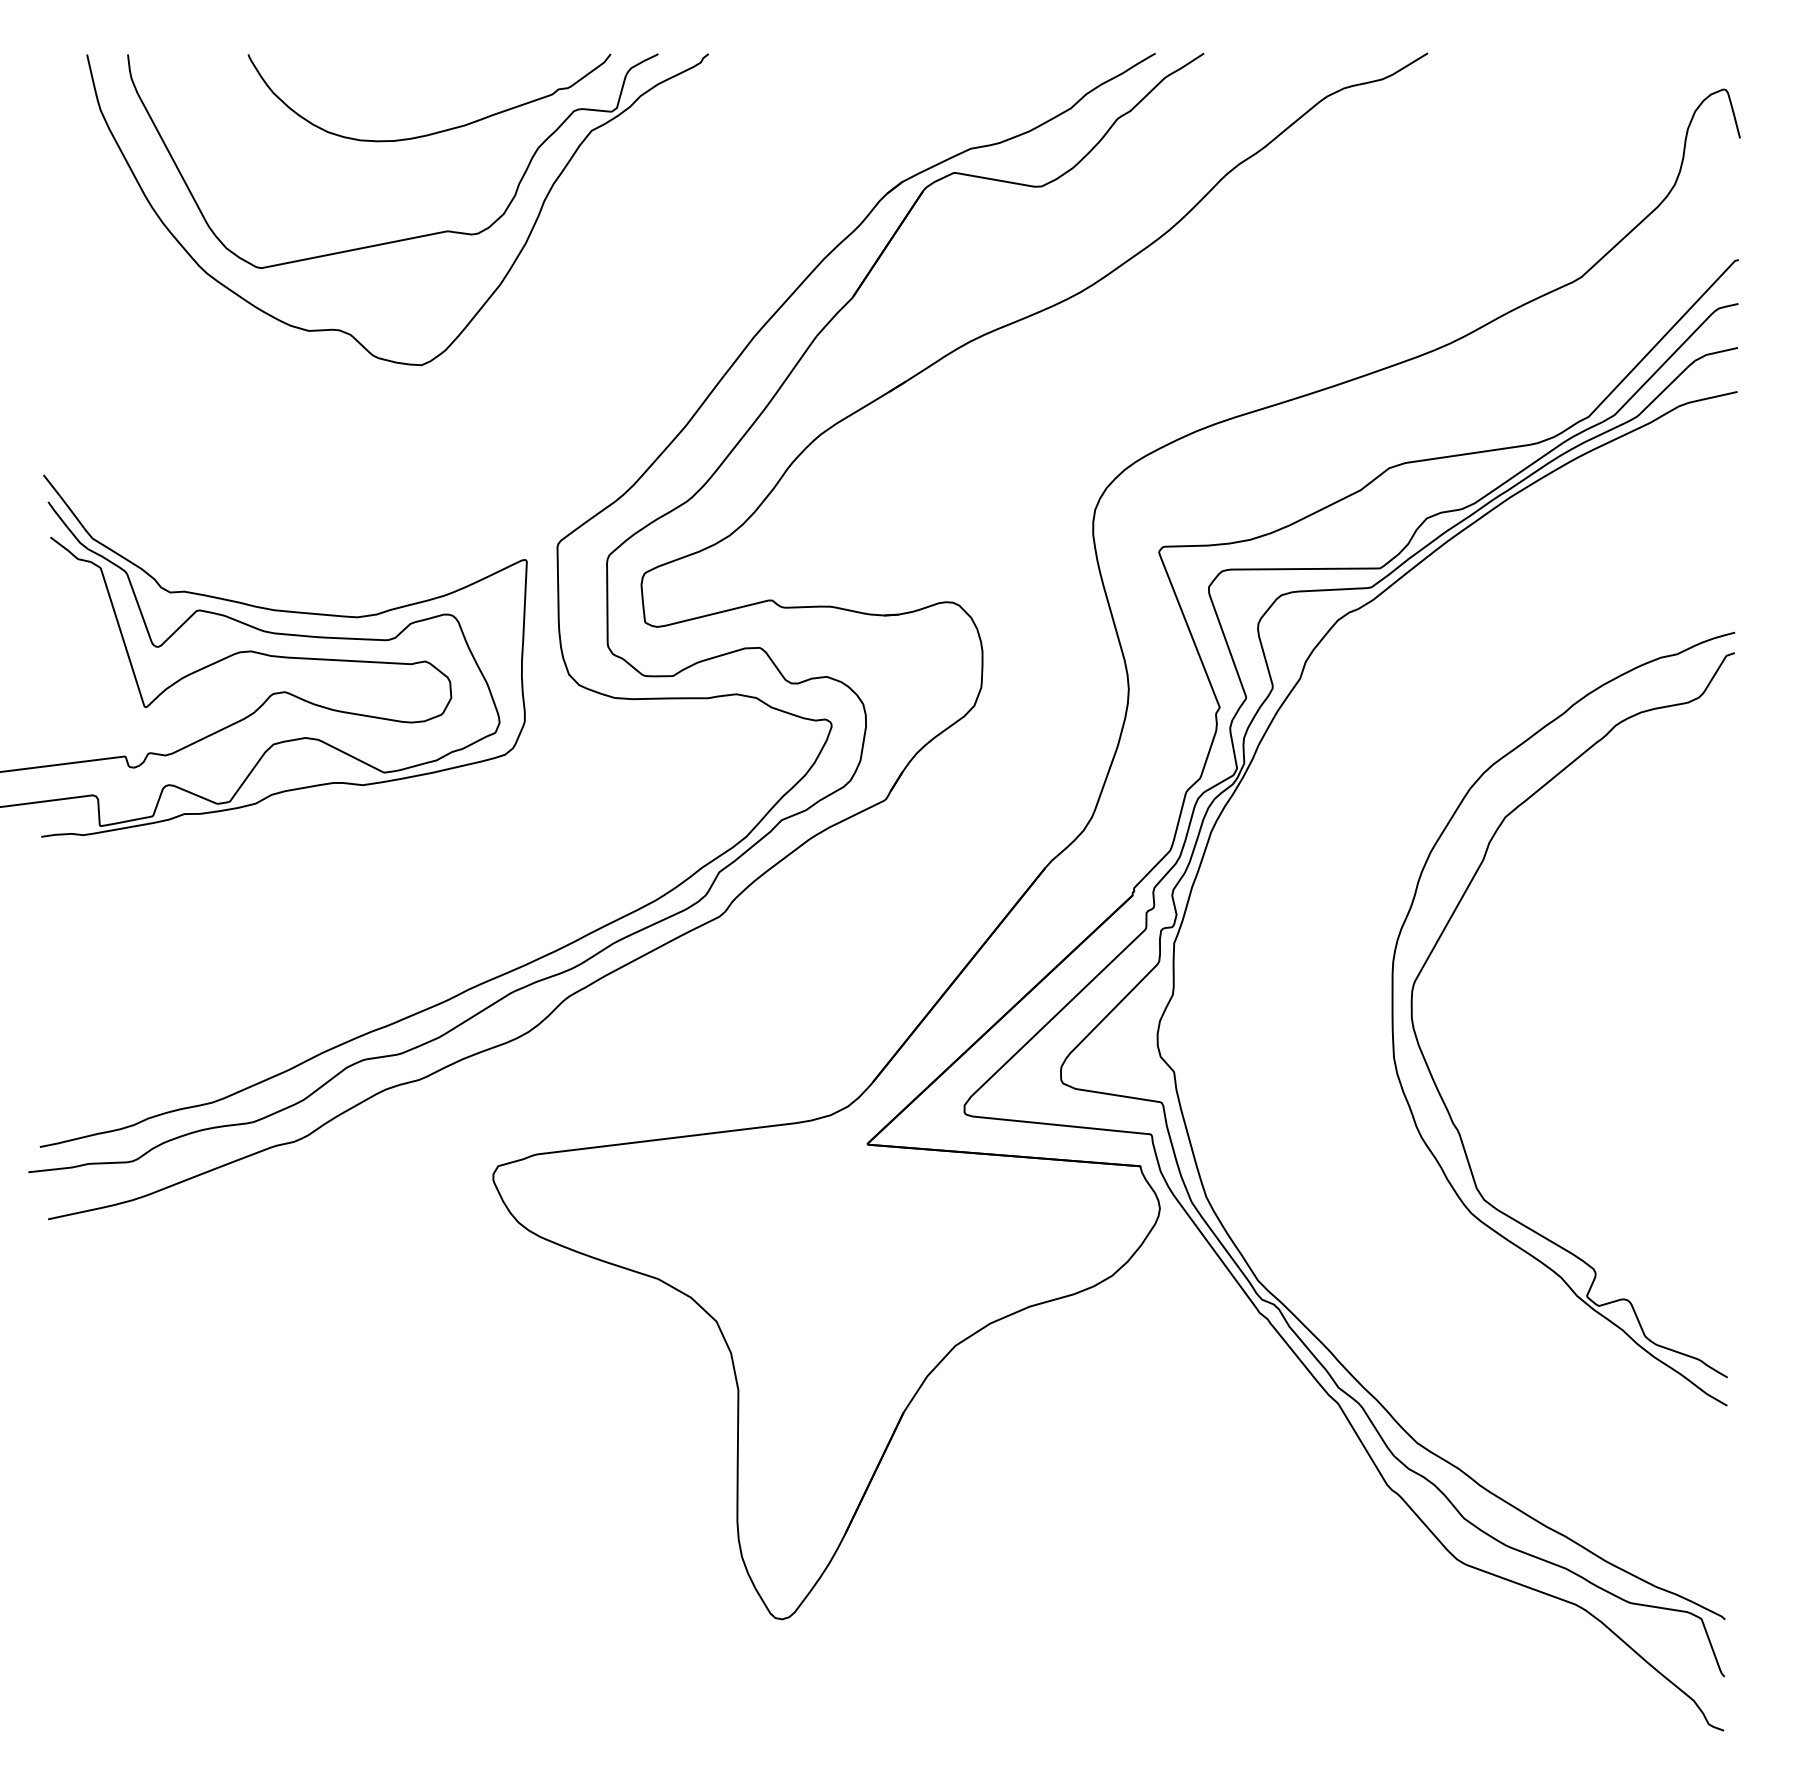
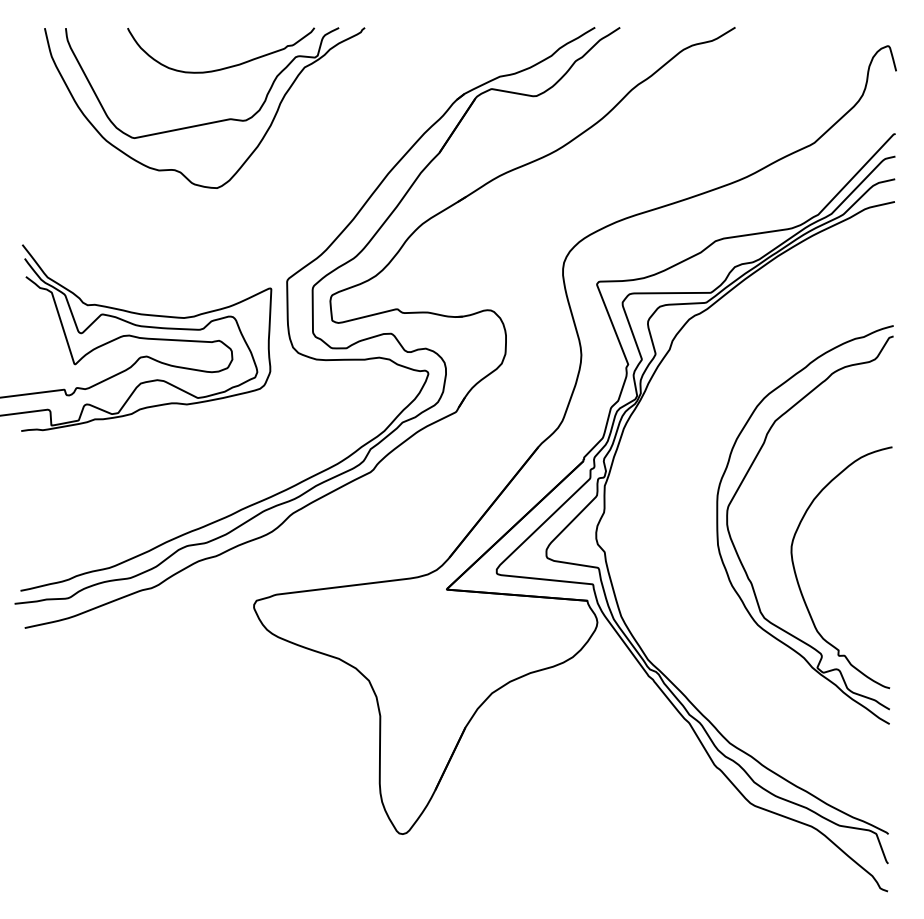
curve: (1548, 1119) -> (797, 576), added

